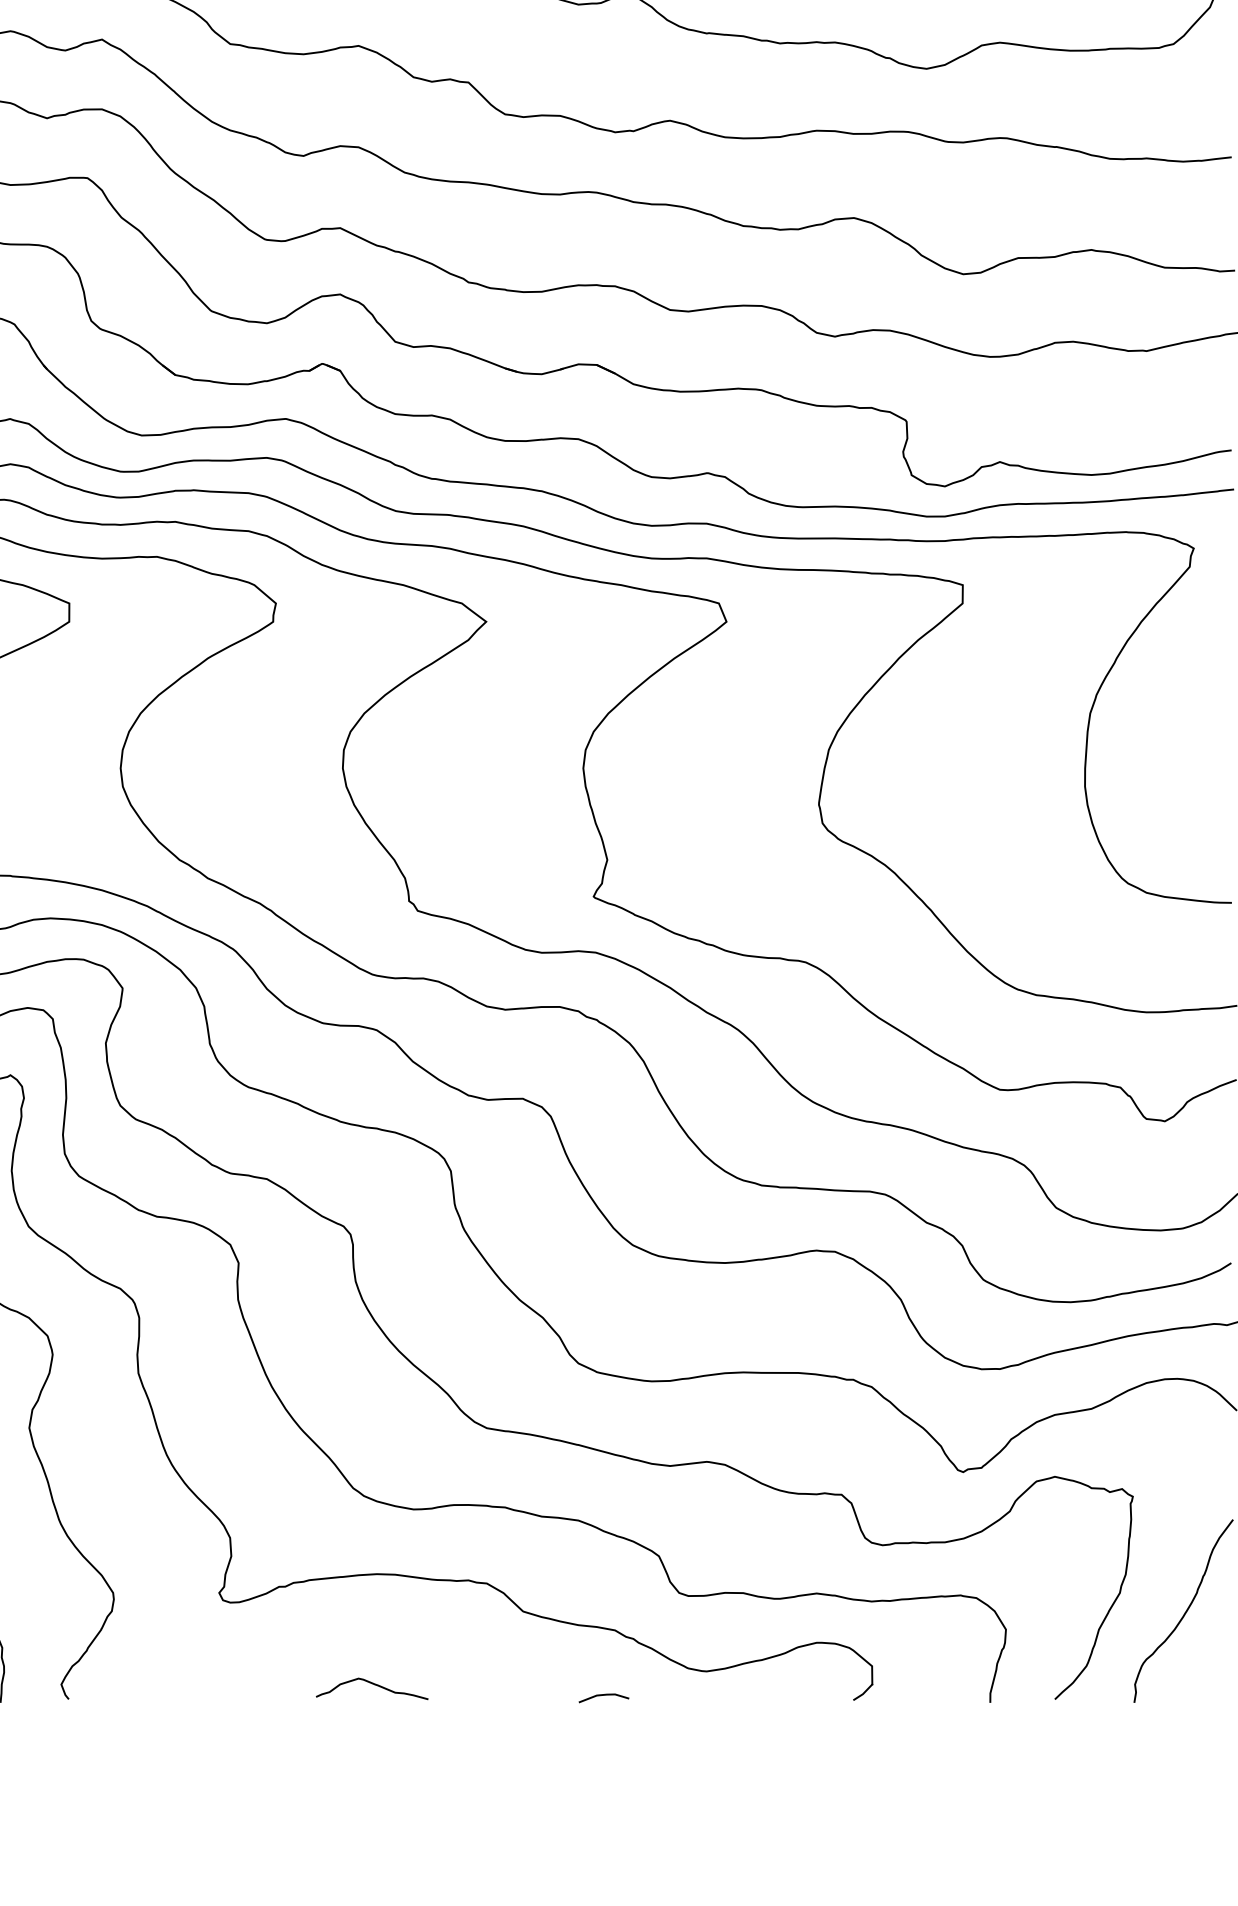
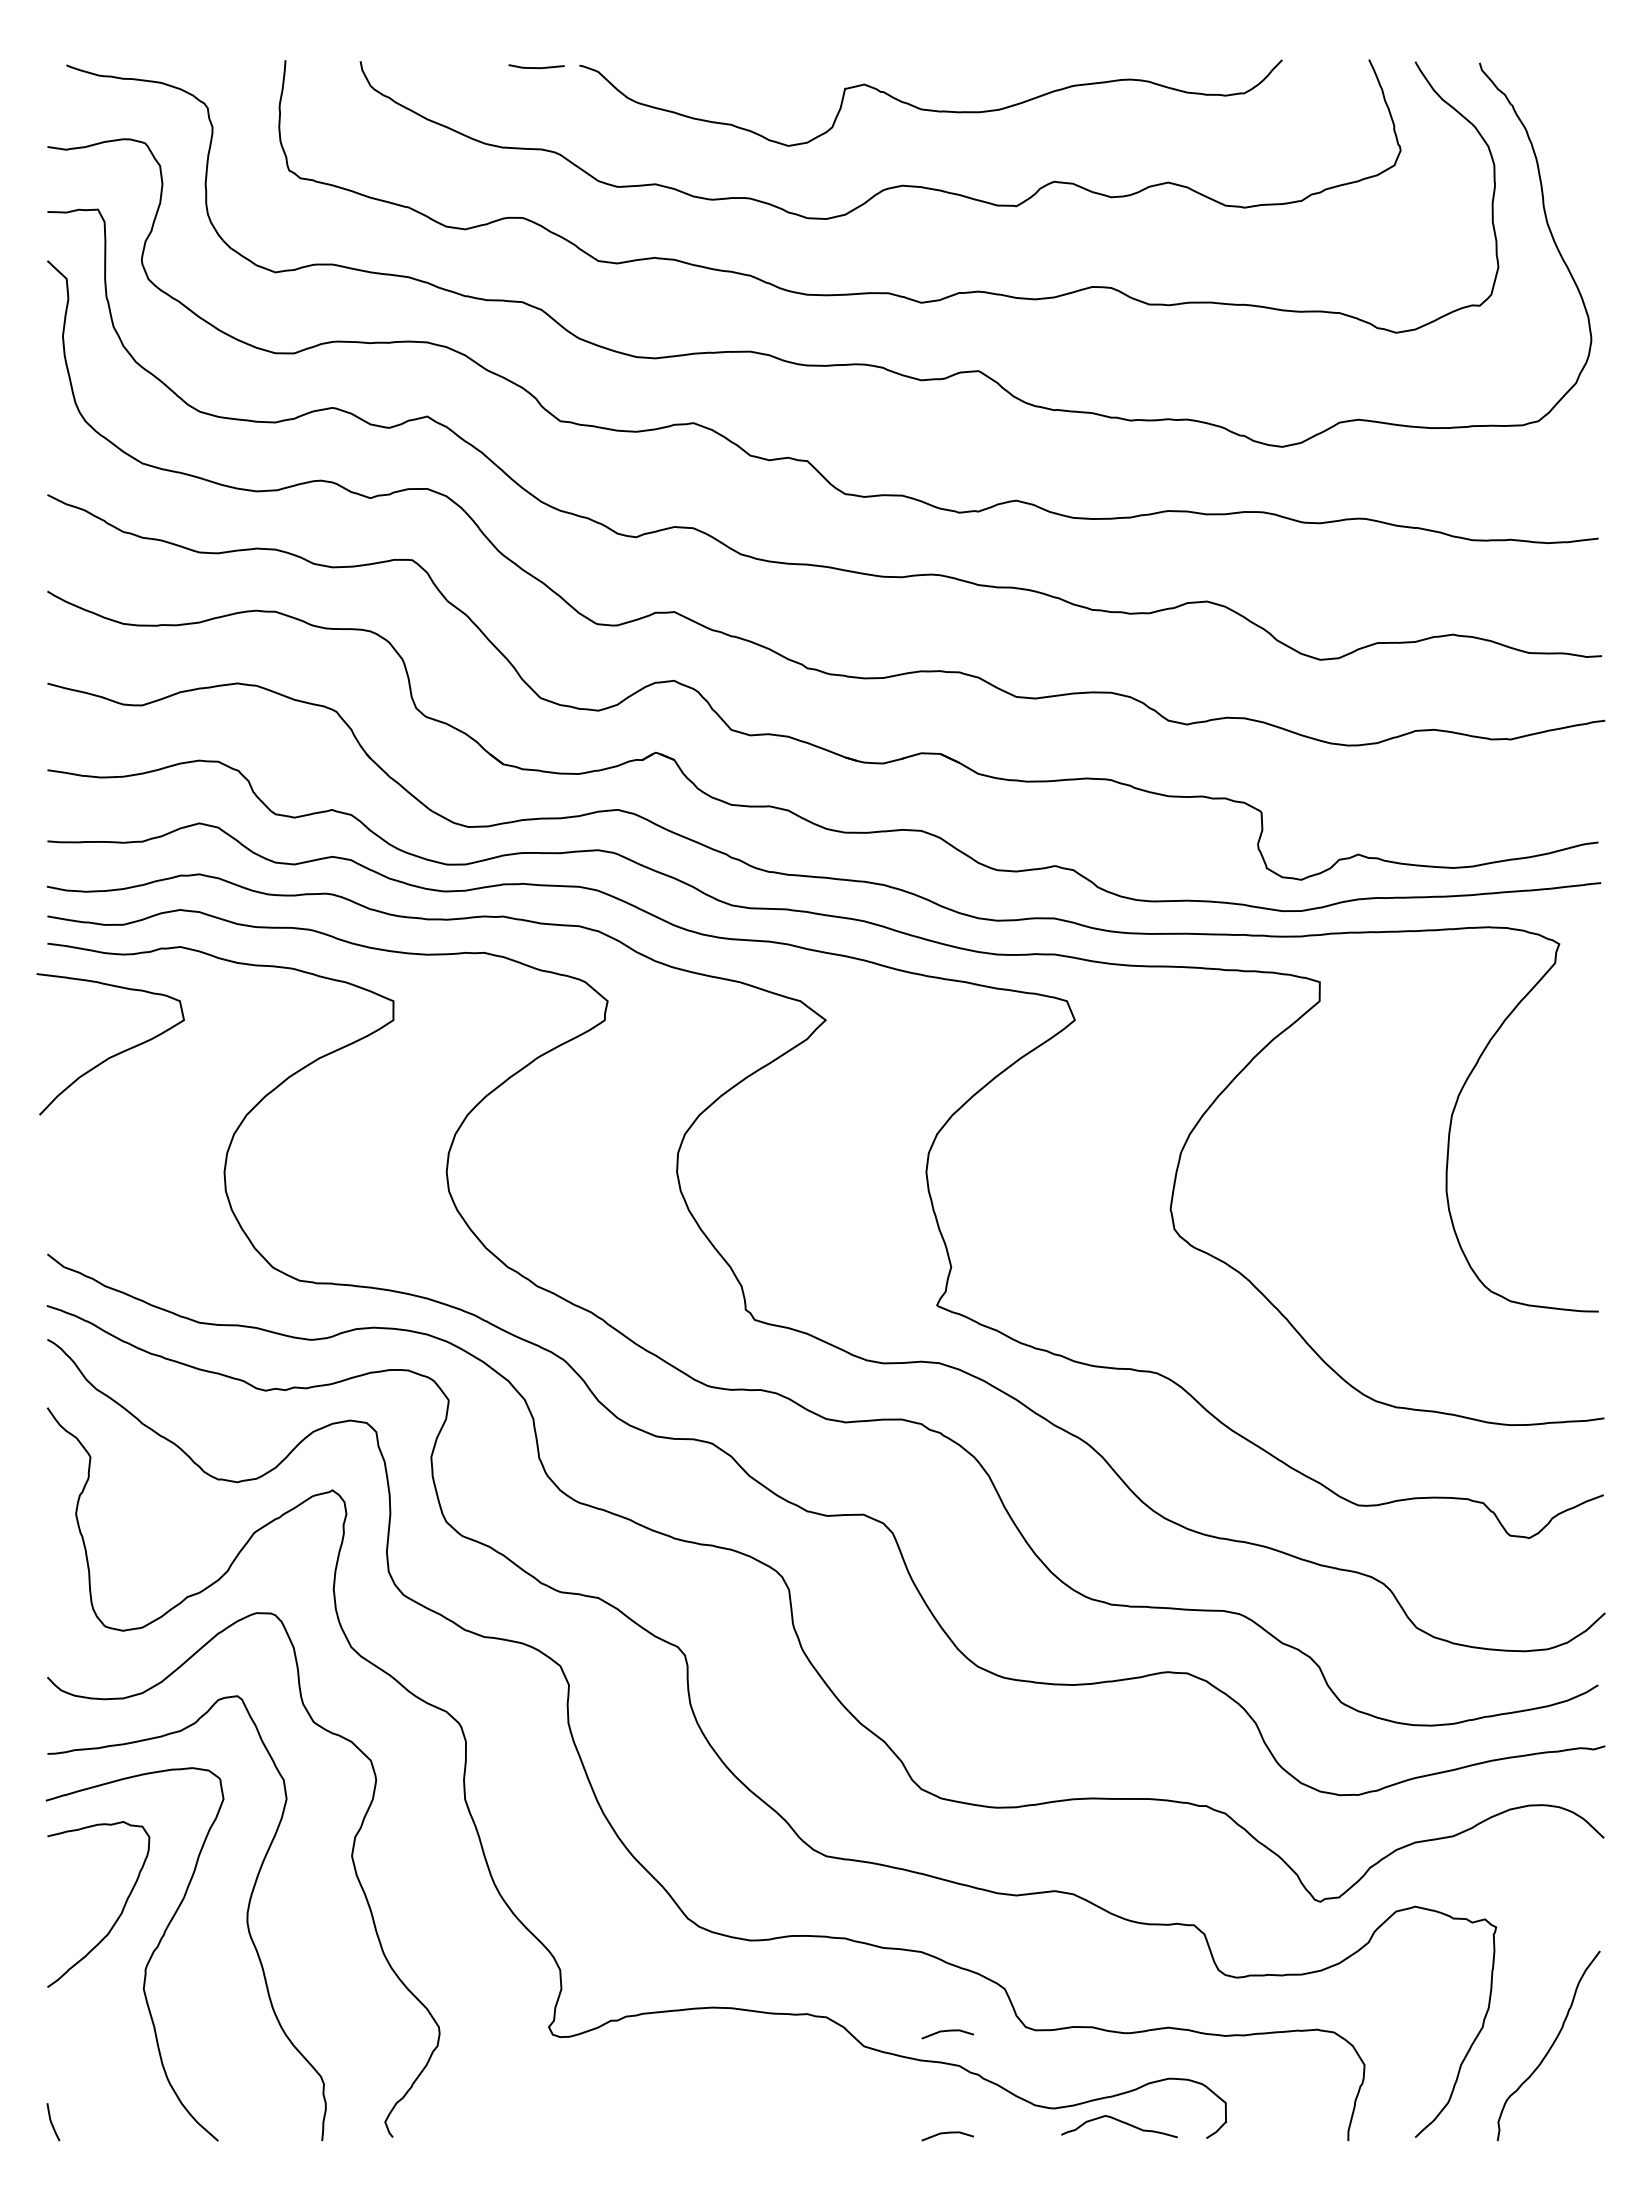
line: (603, 1597) -> (947, 2031), added
curve: (373, 1684) -> (1120, 2122), moved

